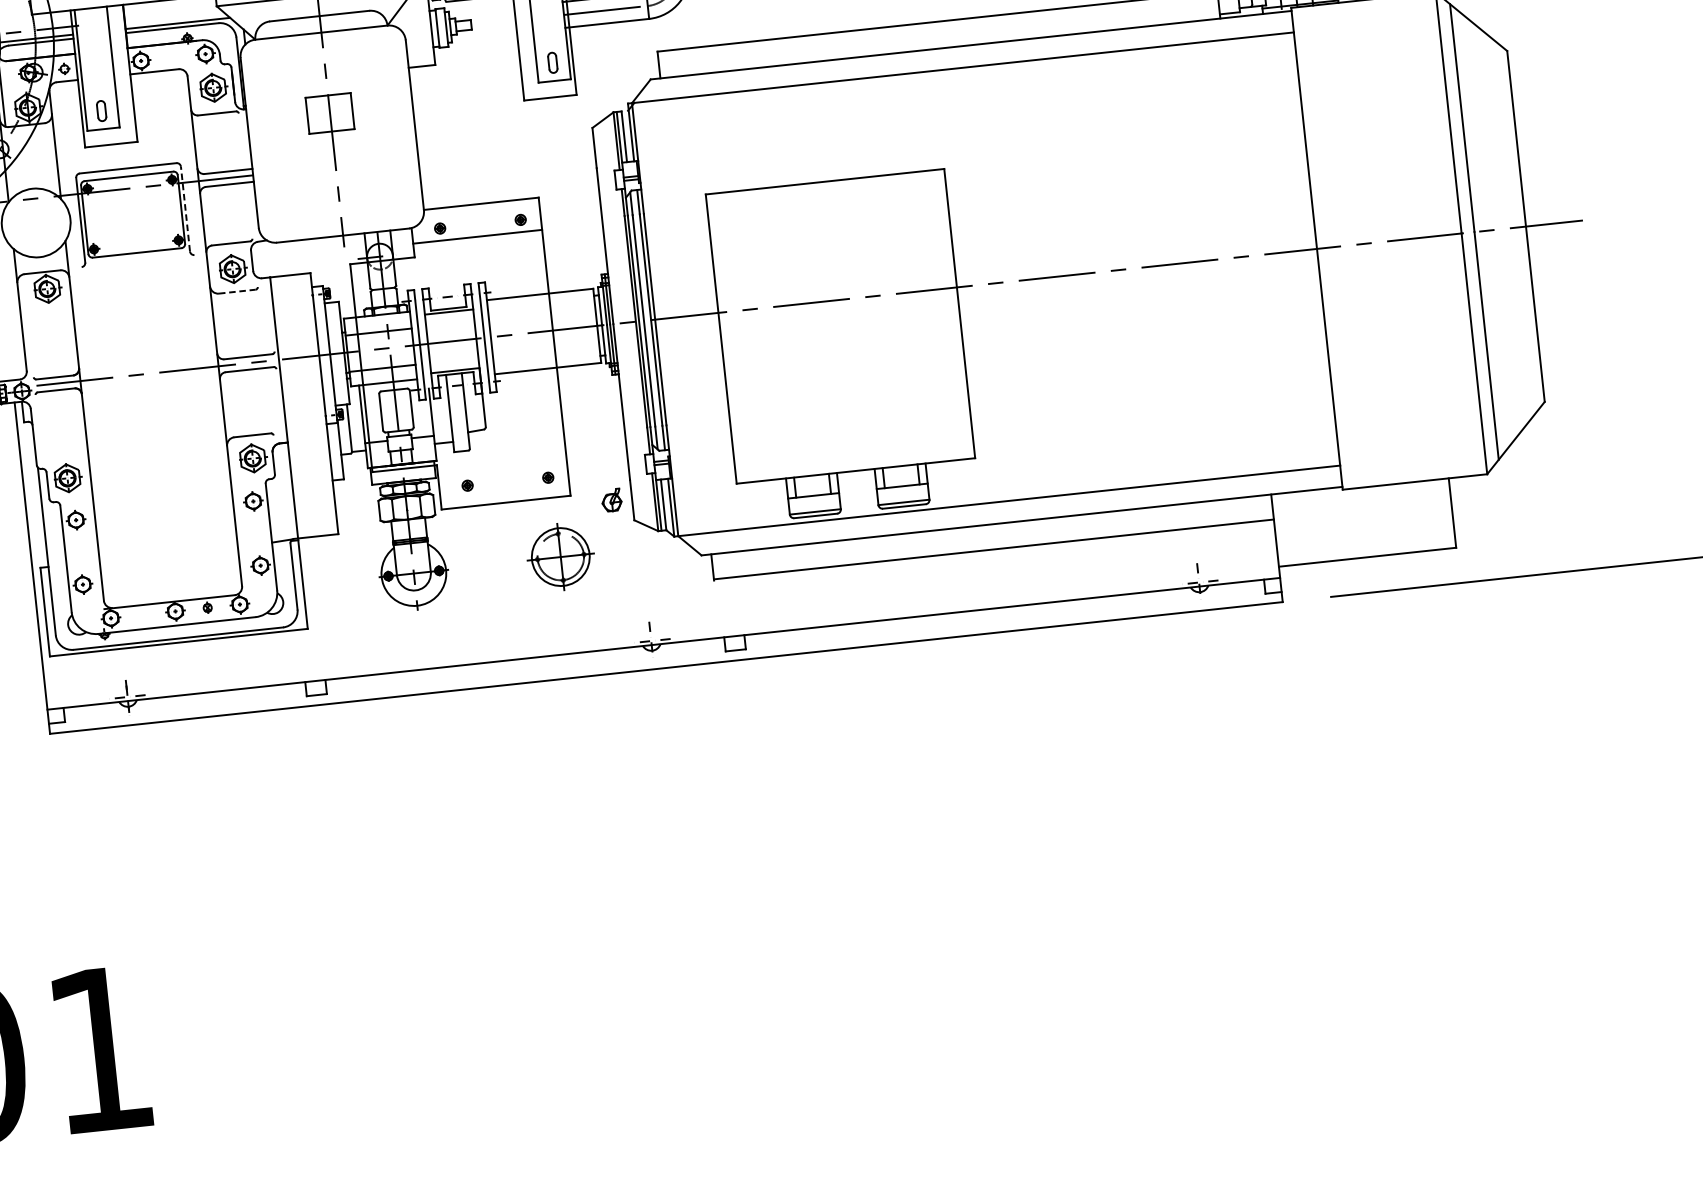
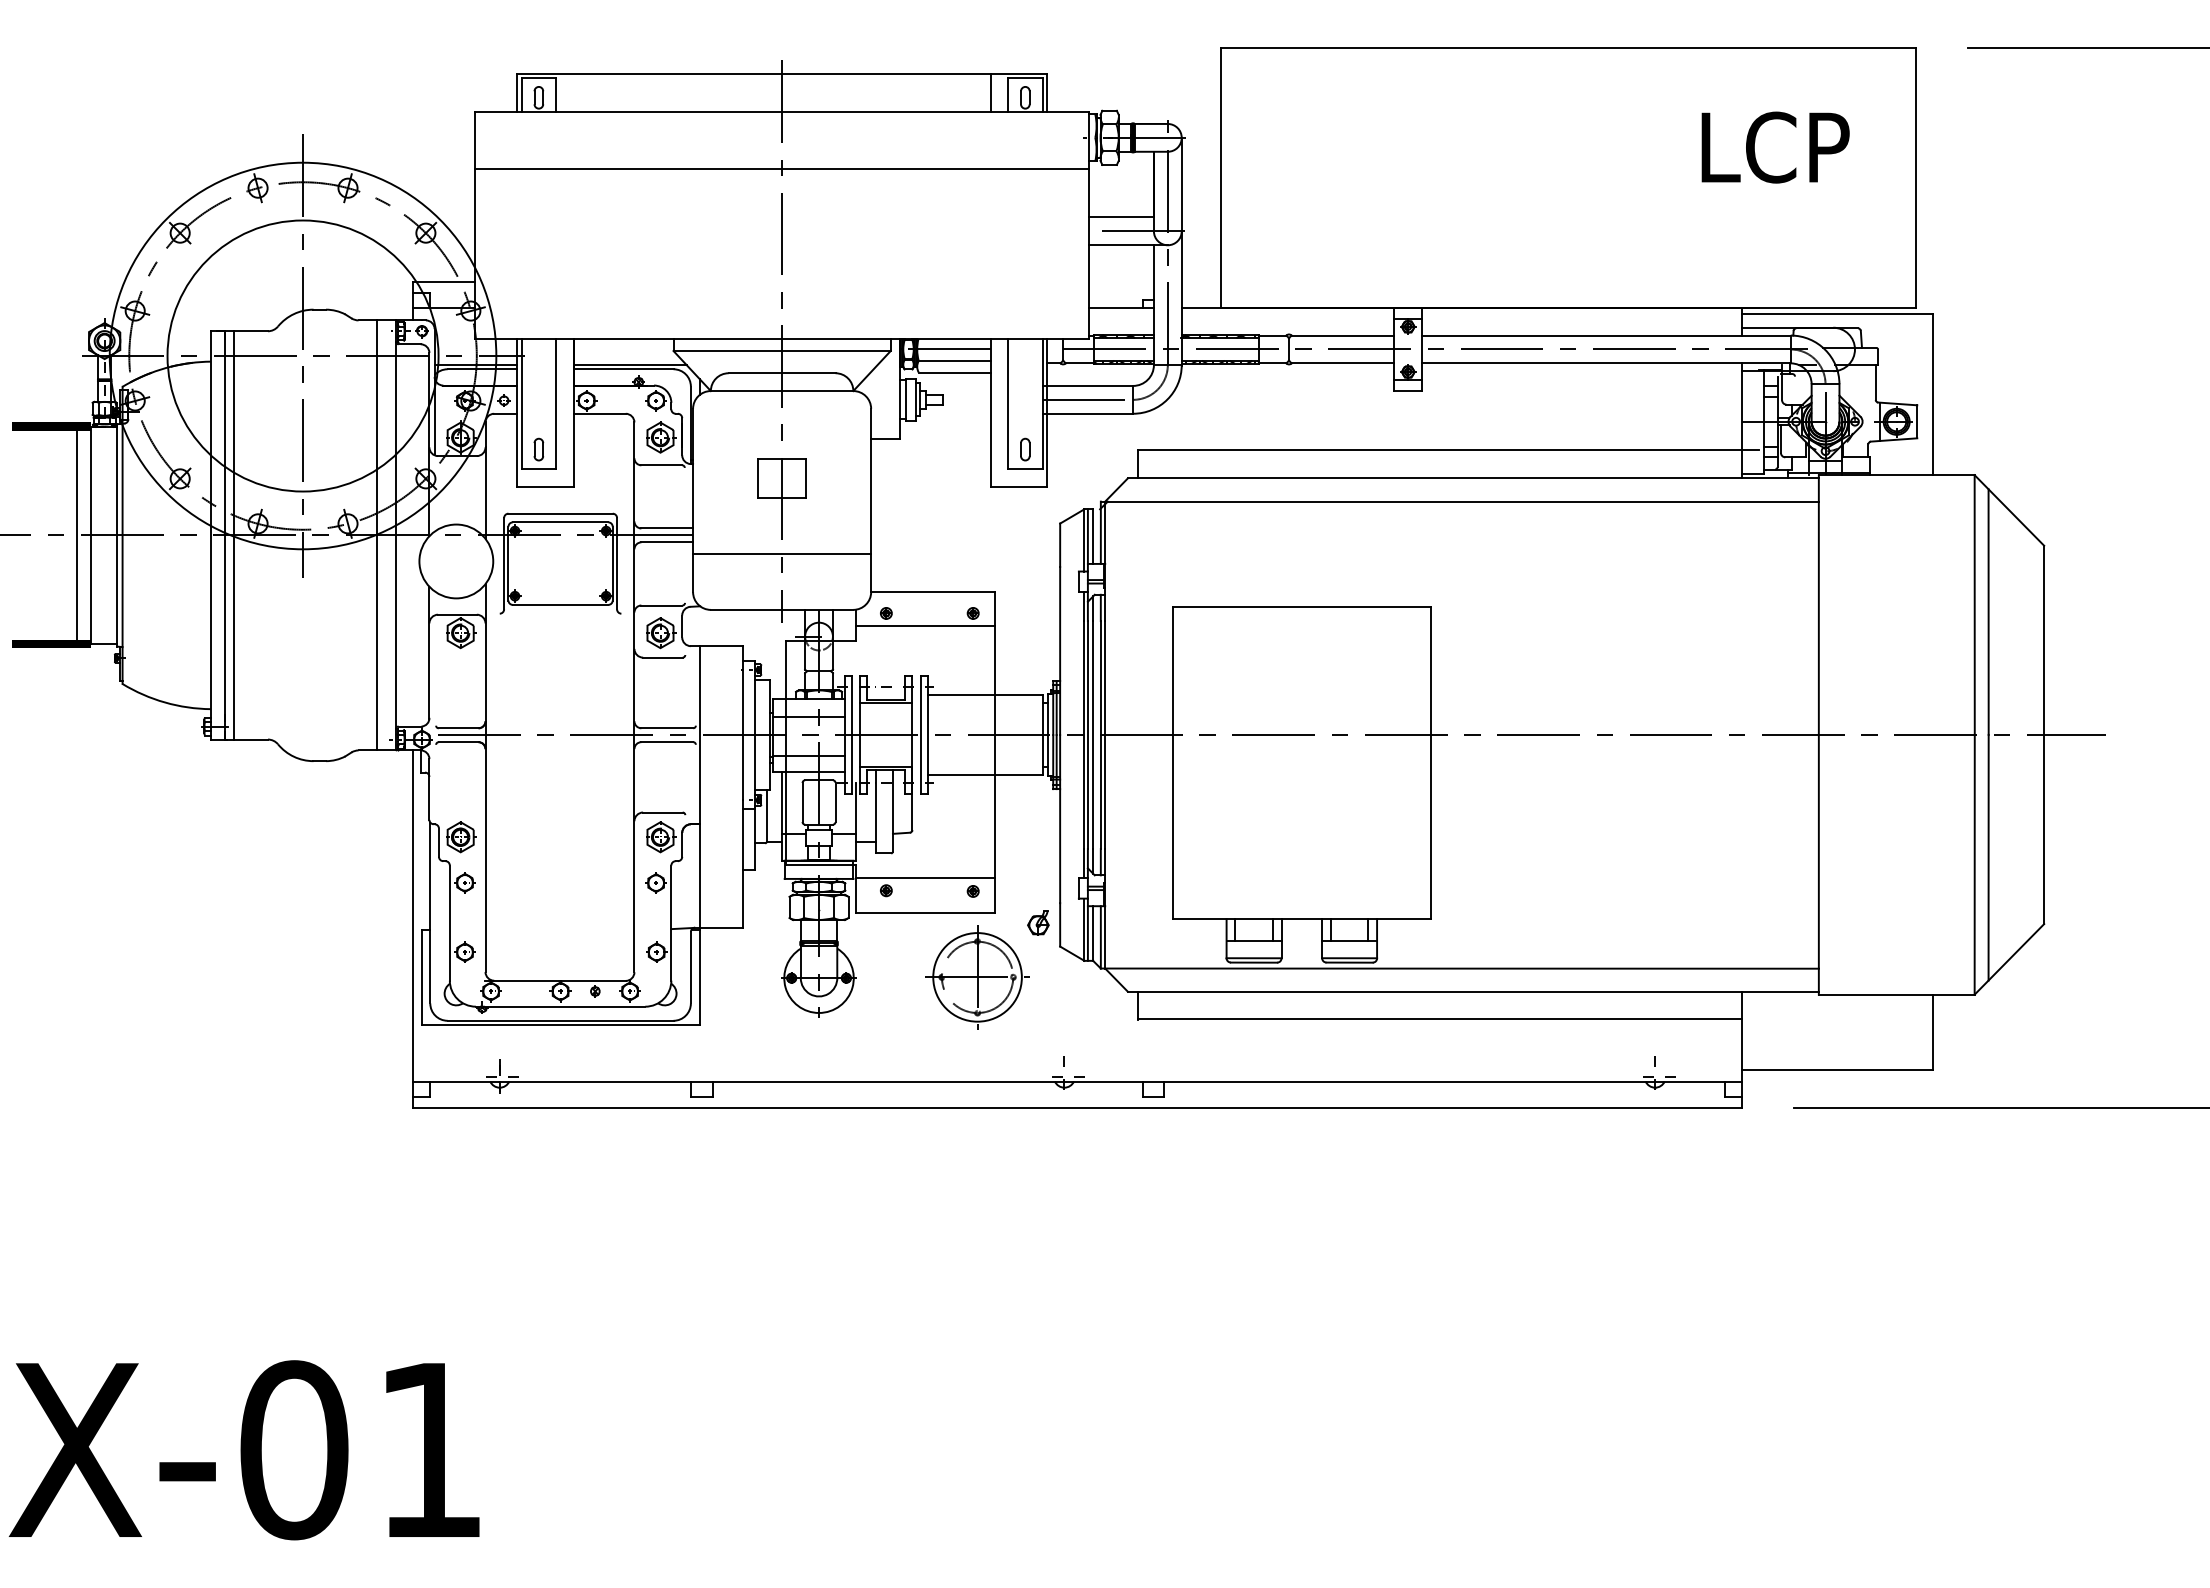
line: (337, 184) -> (782, 554), added
line: (185, 208) -> (617, 563), dashed -> solid
line: (236, 291) -> (662, 657), dashed -> solid
line: (501, 470) -> (924, 878), added
part: (560, 557) -> (977, 977), size x1.43

